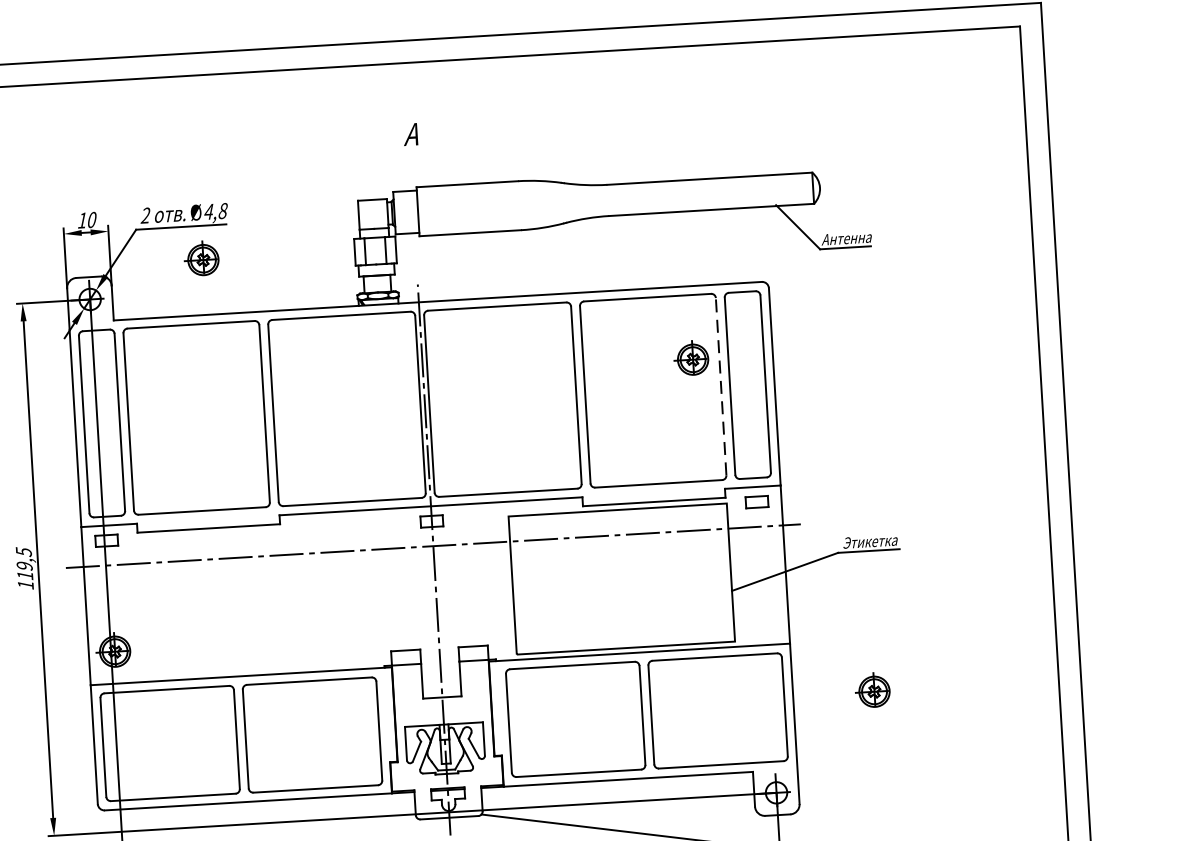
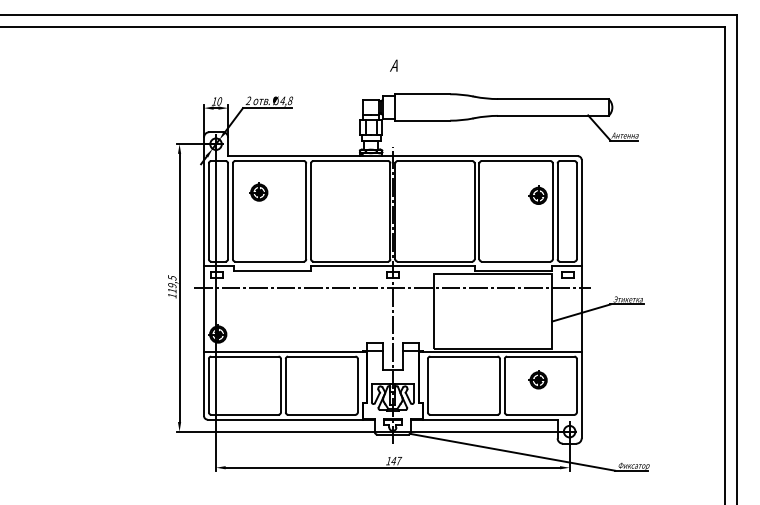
part: (201, 258) -> (258, 191), moved
line: (720, 387) -> (552, 211), dashed -> solid
part: (872, 690) -> (537, 379), moved

